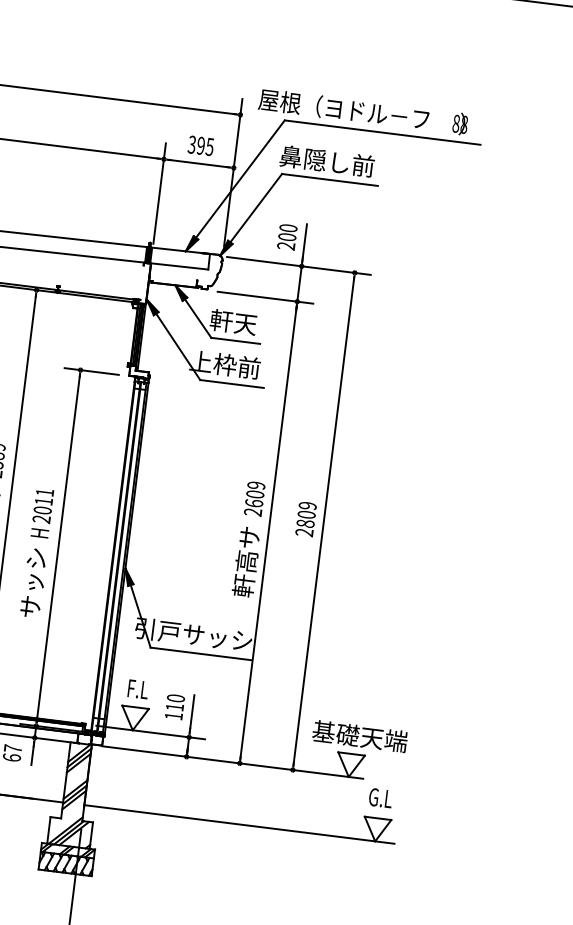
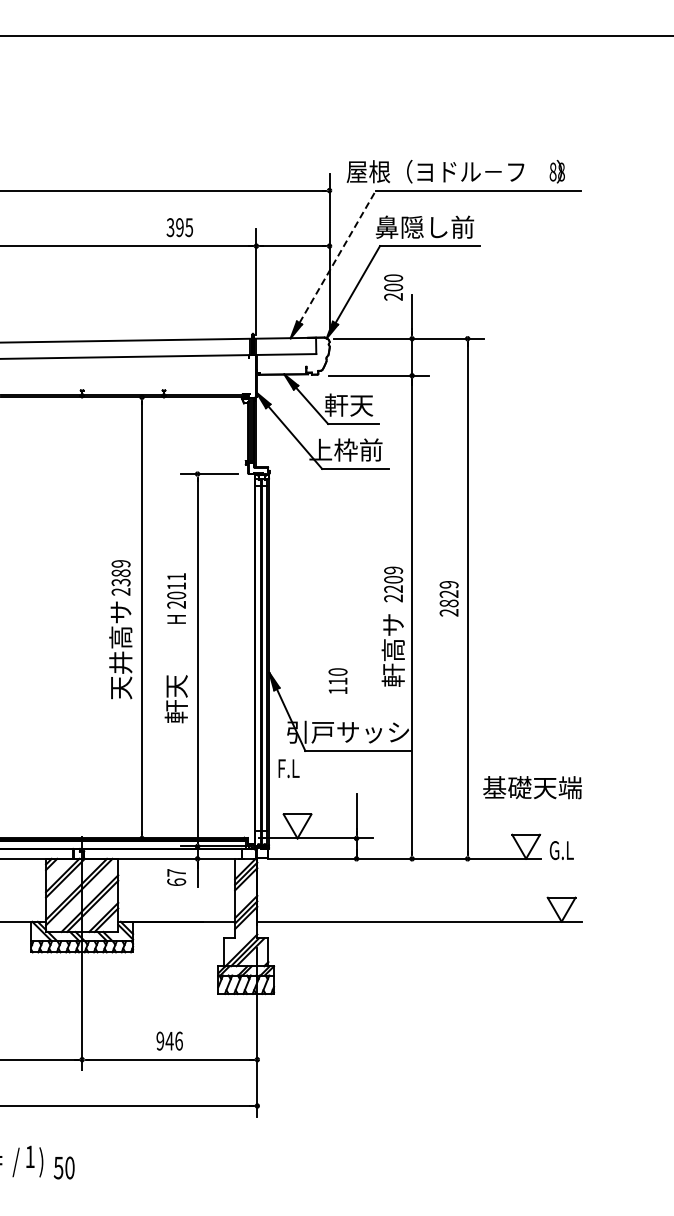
text: (200, 145) -> (179, 227), moved
line: (240, 178) -> (337, 256), solid -> dashed
text: (287, 237) -> (393, 287), moved
text: (254, 502) -> (393, 588), 2609 -> 2209
text: (42, 513) -> (176, 598), moved
text: (306, 514) -> (448, 593), 2809 -> 2829
text: (32, 582) -> (175, 699), サッシ -> 軒天
text: (137, 689) -> (288, 768), moved
text: (174, 706) -> (337, 680), moved
text: (360, 736) -> (532, 787), moved
text: (380, 798) -> (561, 850), moved

